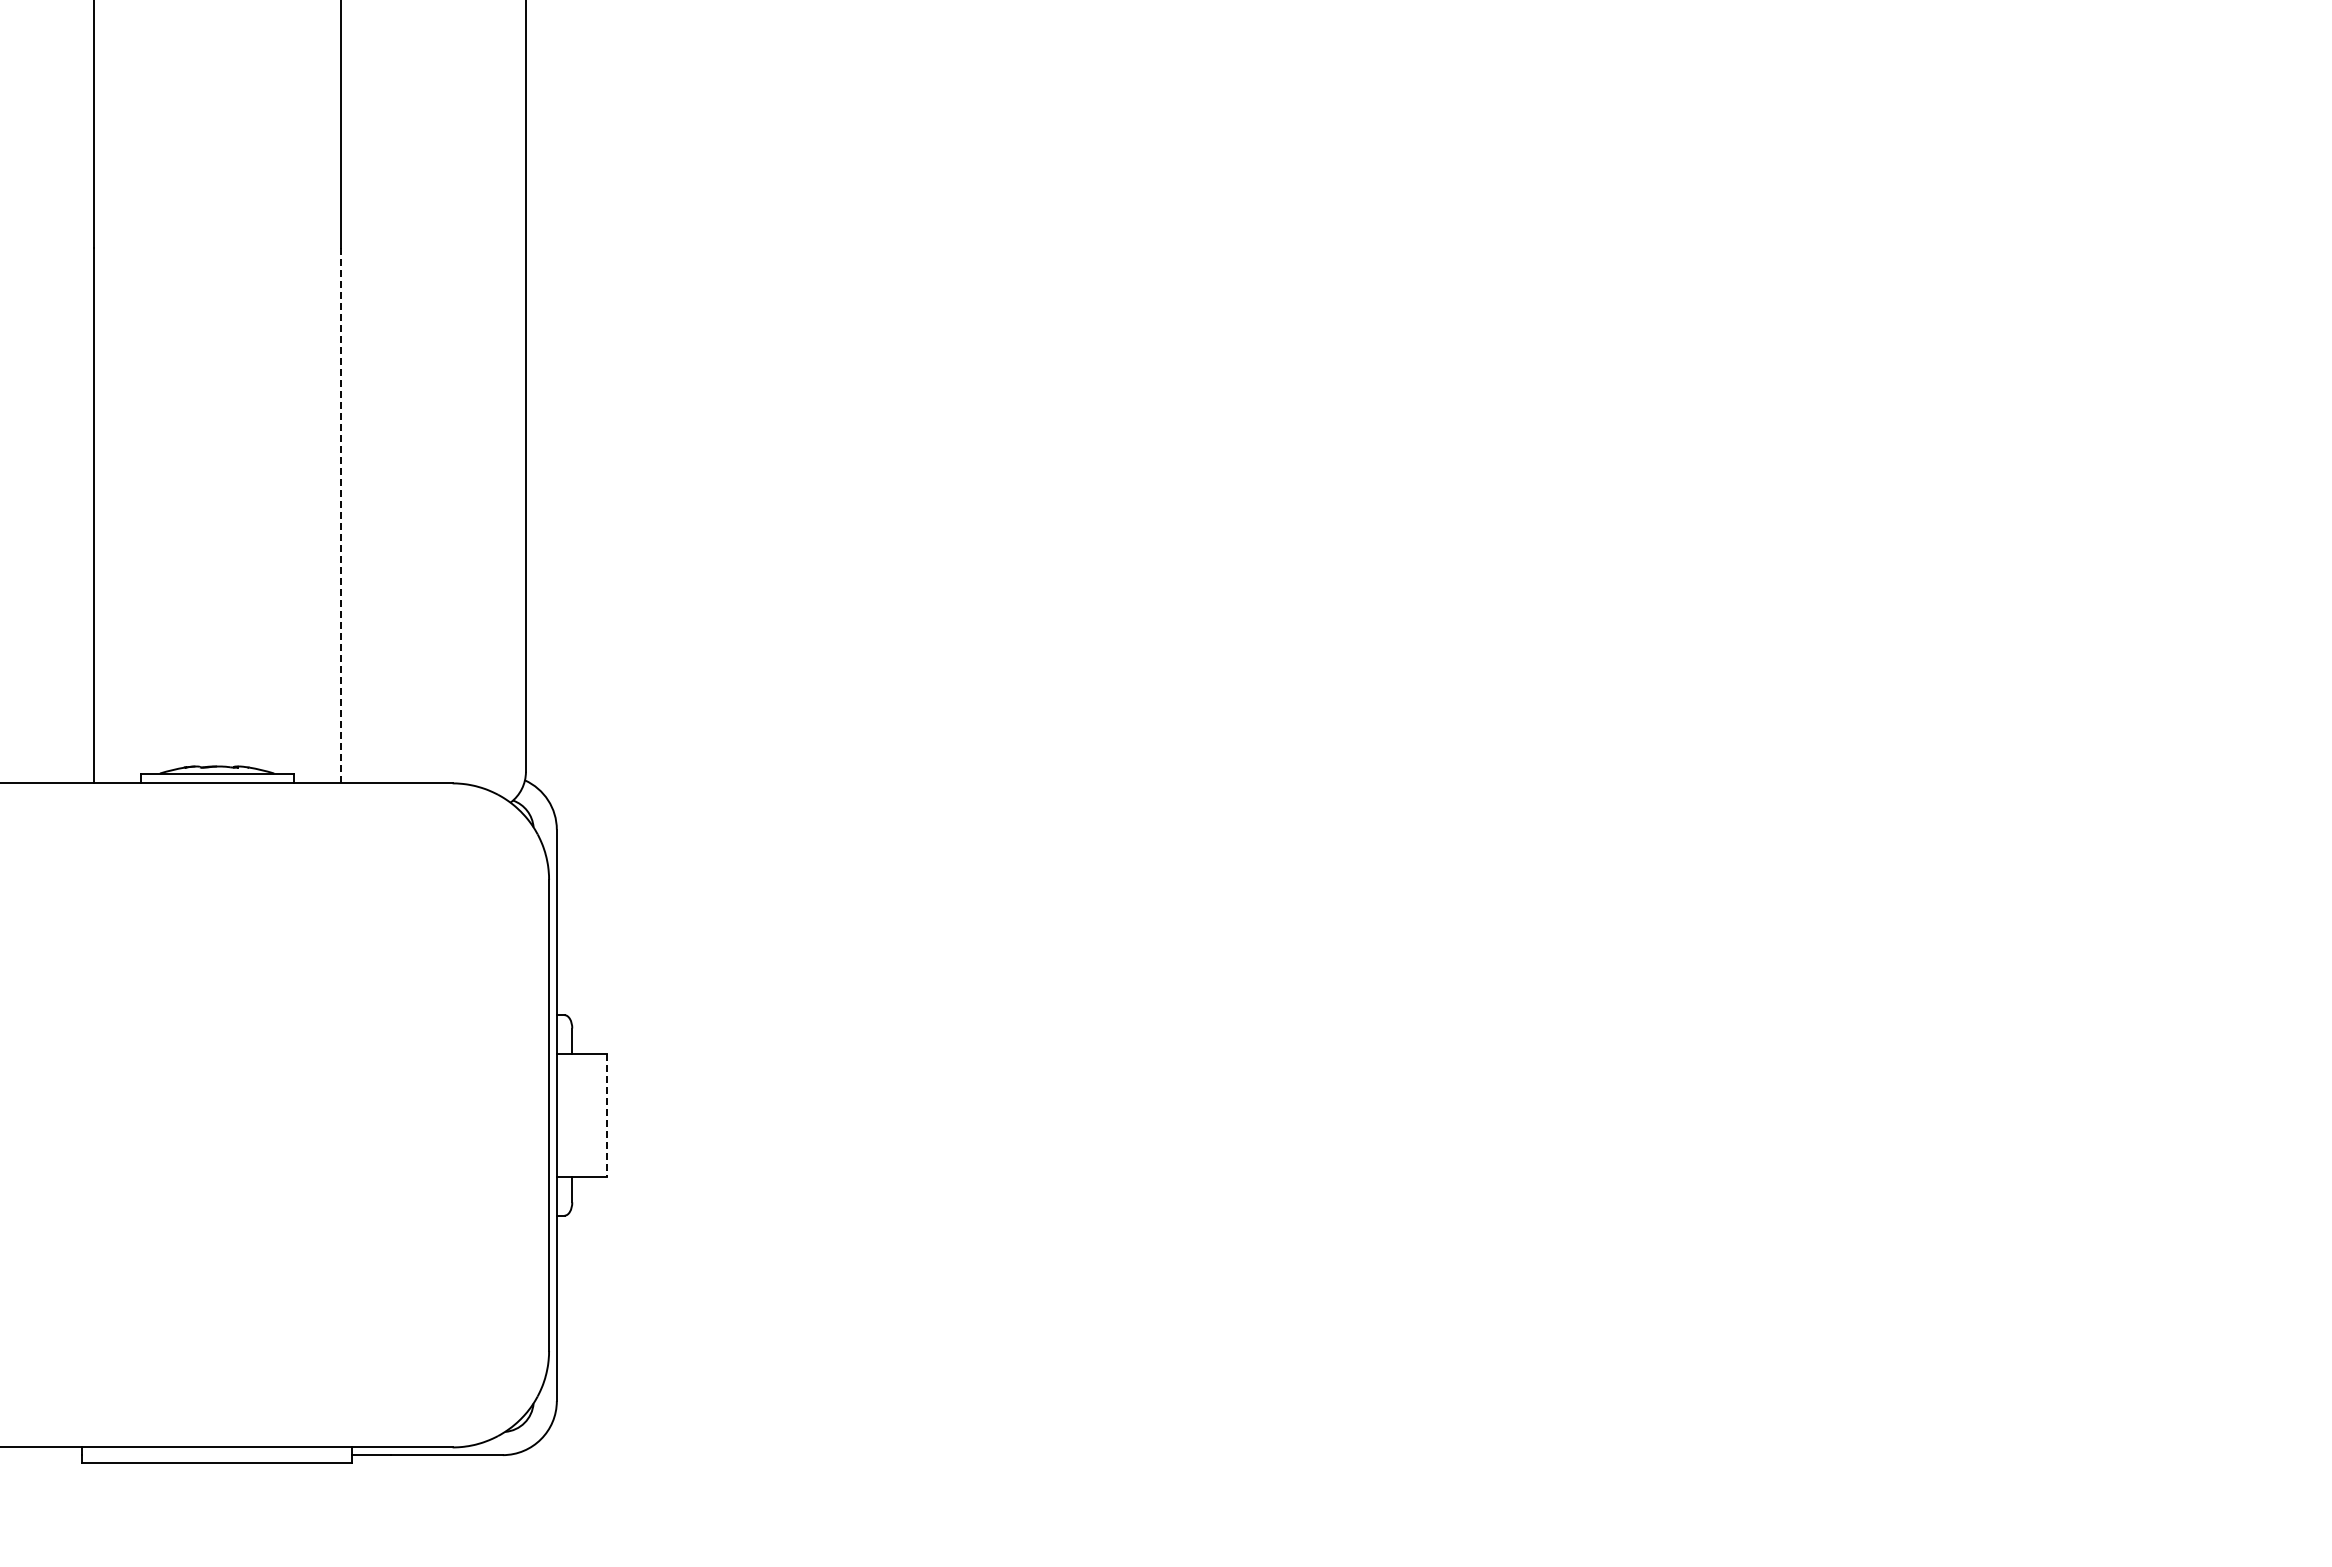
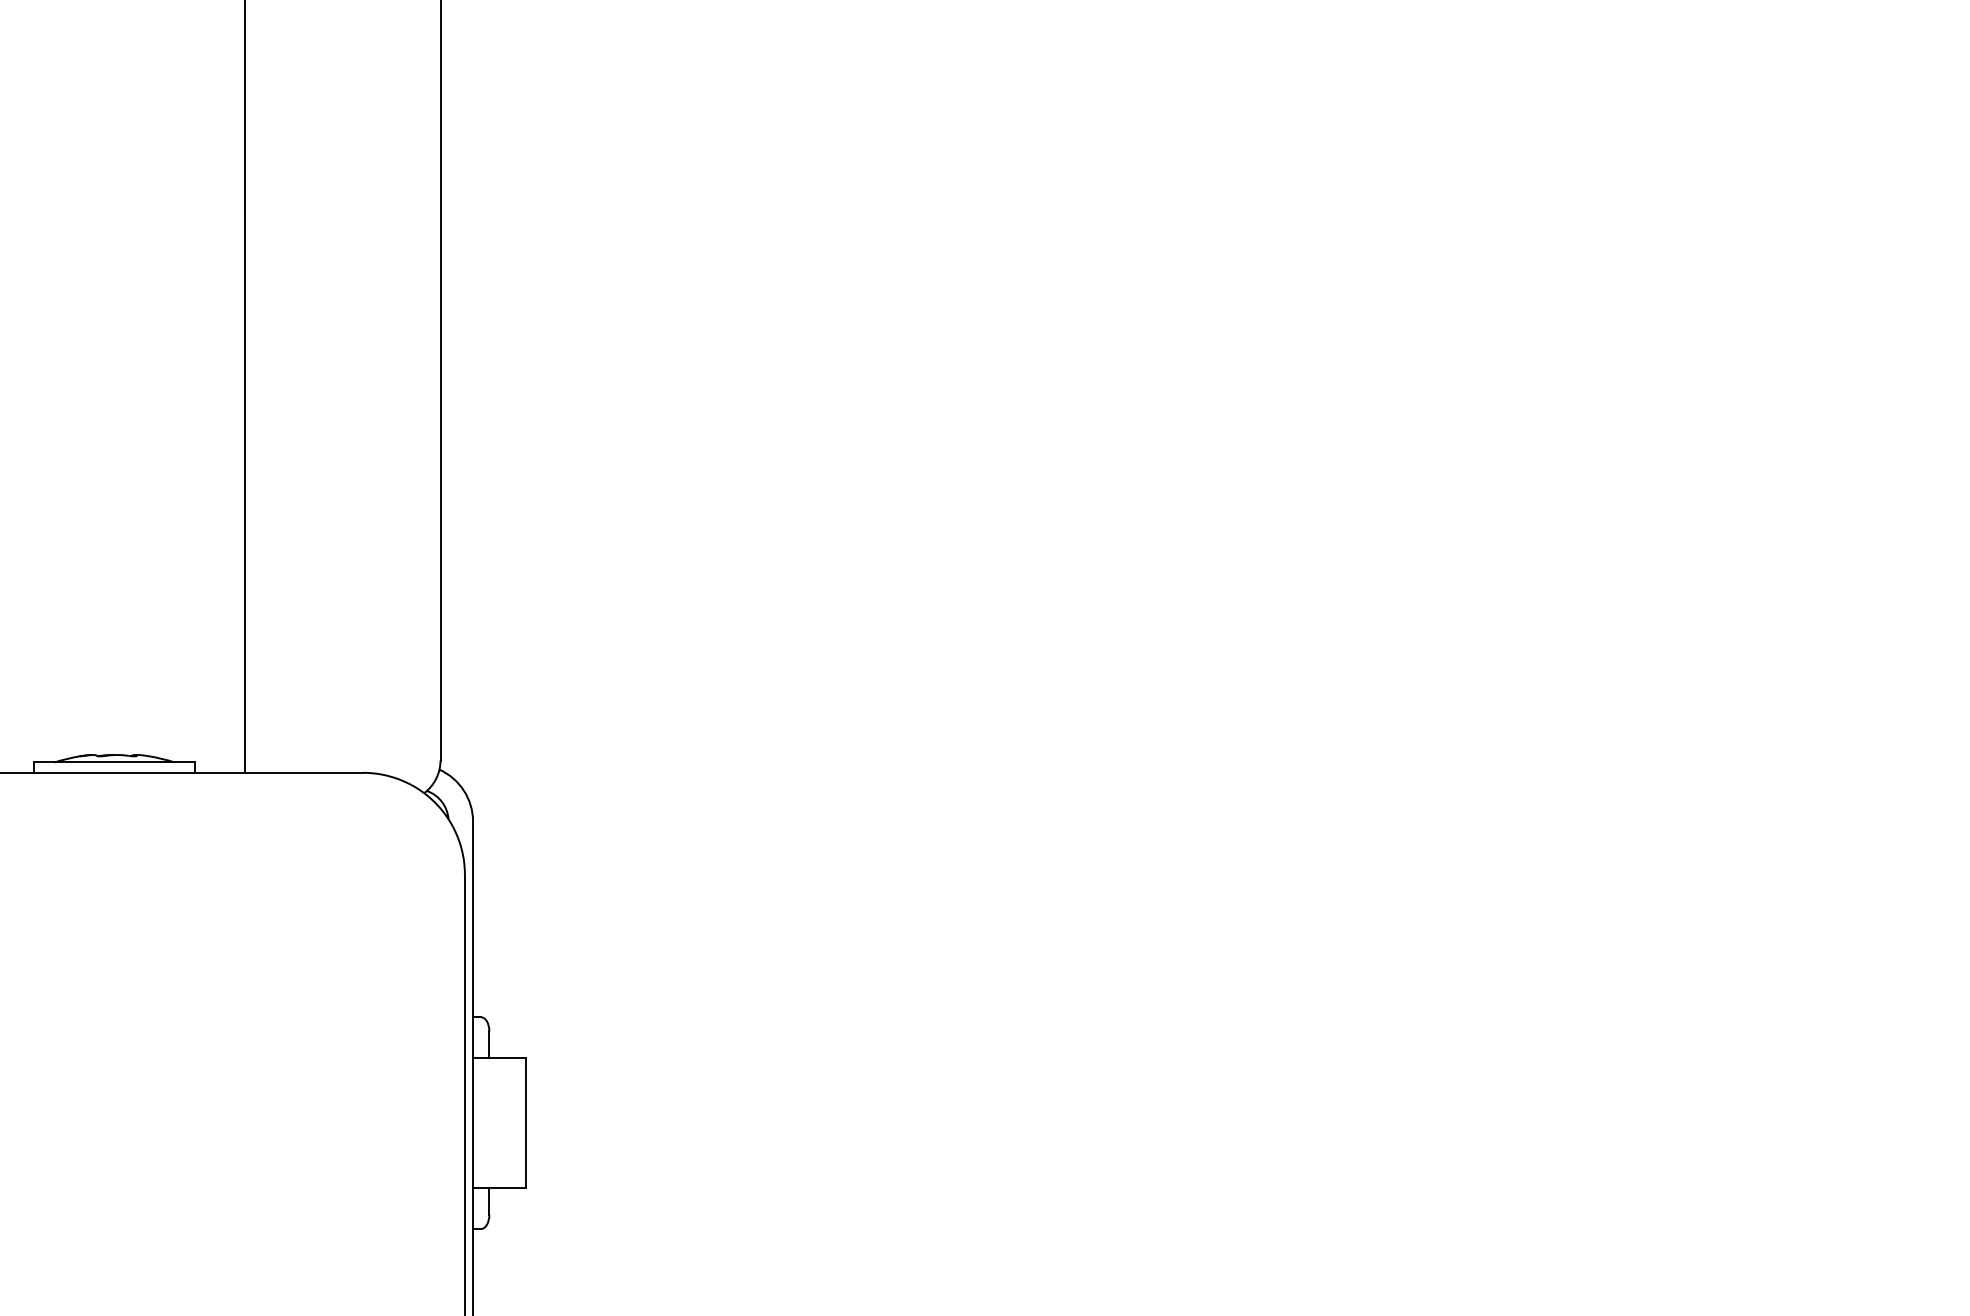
line: (340, 515) -> (244, 490), dashed -> solid
line: (607, 1115) -> (526, 1123), dashed -> solid

